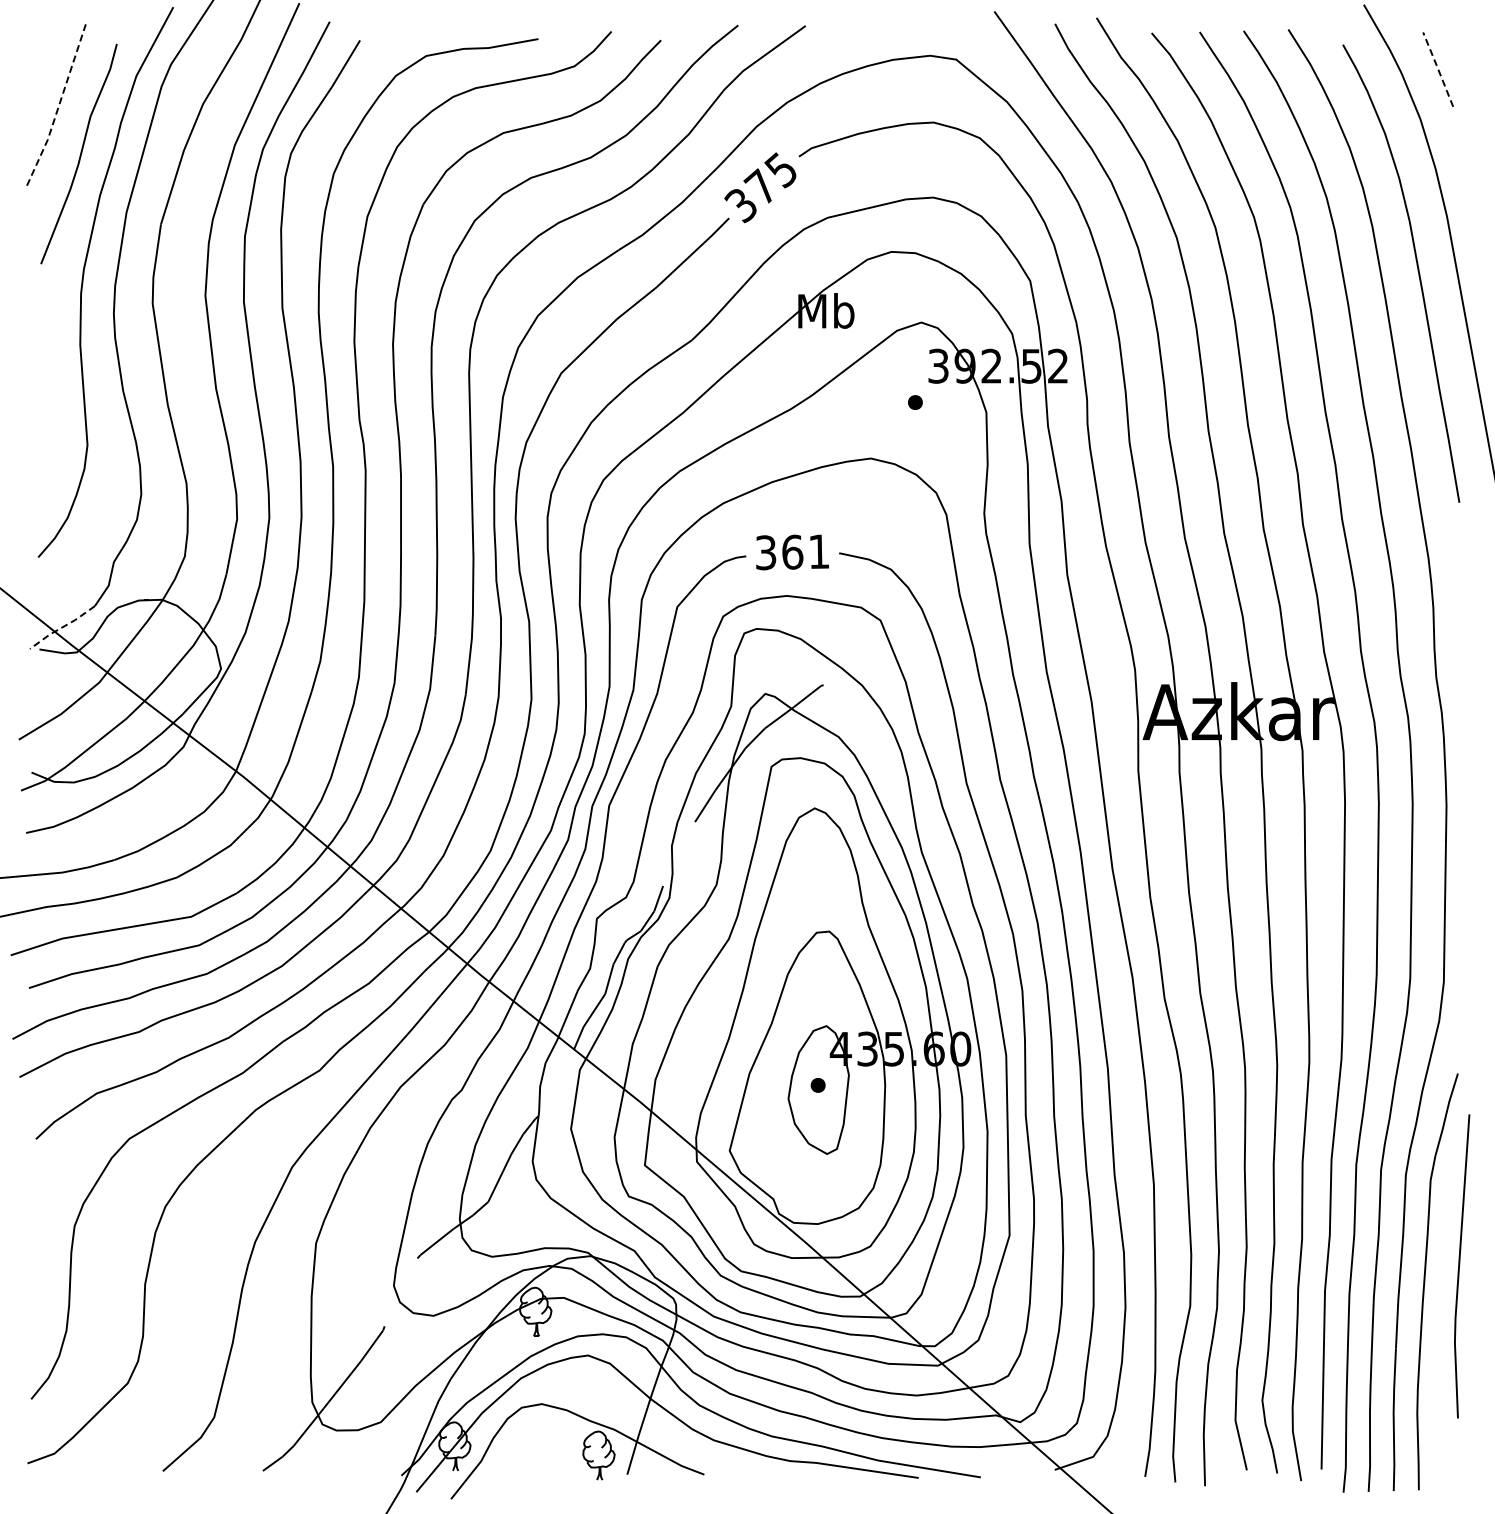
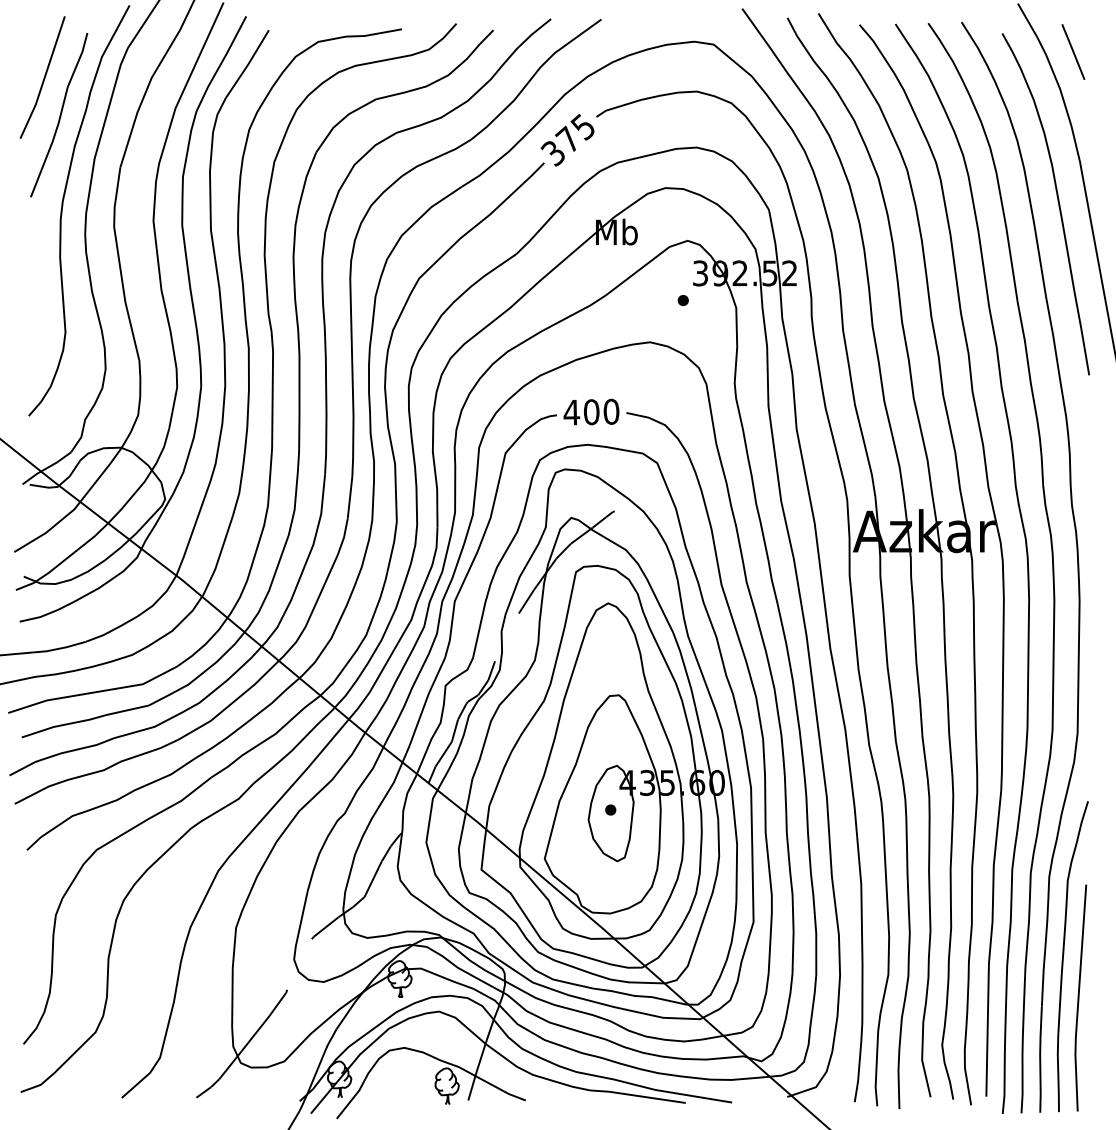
line: (1438, 69) -> (1073, 51), dashed -> solid
line: (59, 105) -> (44, 78), dashed -> solid
text: (792, 552) -> (591, 412), 361 -> 400
line: (62, 627) -> (46, 468), dashed -> solid
line: (1460, 1264) -> (1079, 996), moved

